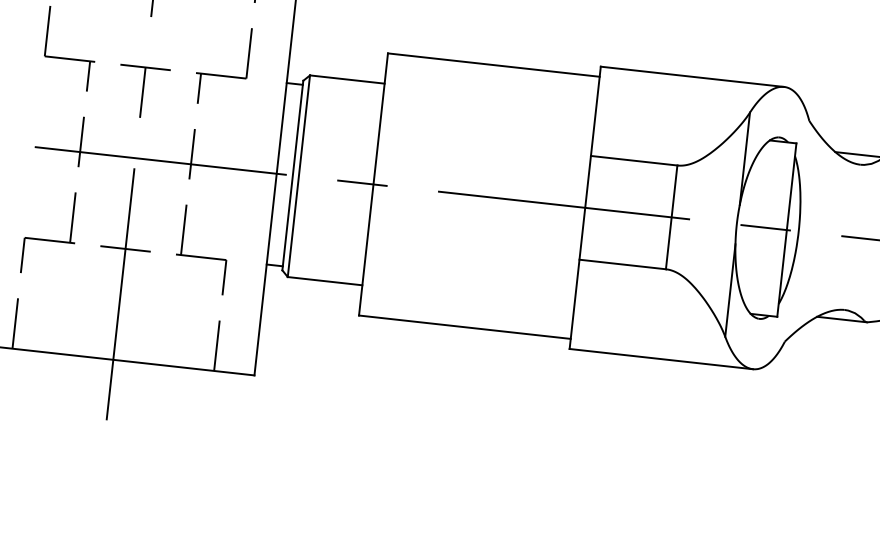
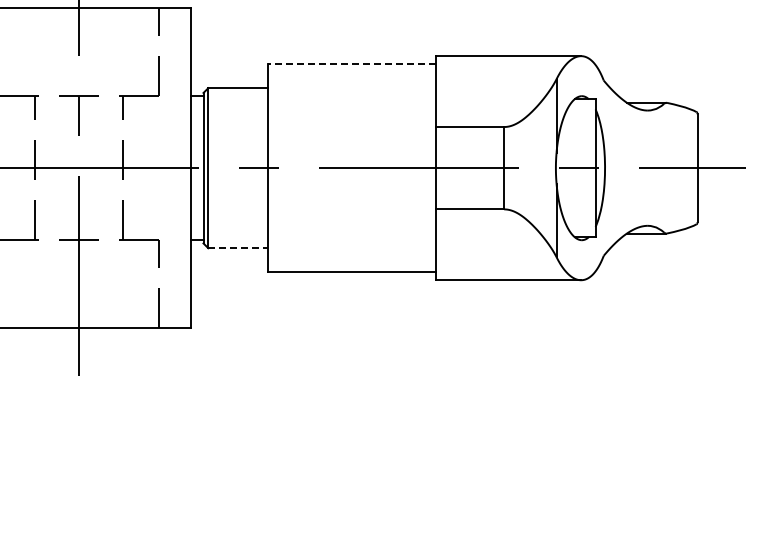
line: (493, 65) -> (351, 64), solid -> dashed
line: (324, 281) -> (237, 248), solid -> dashed

